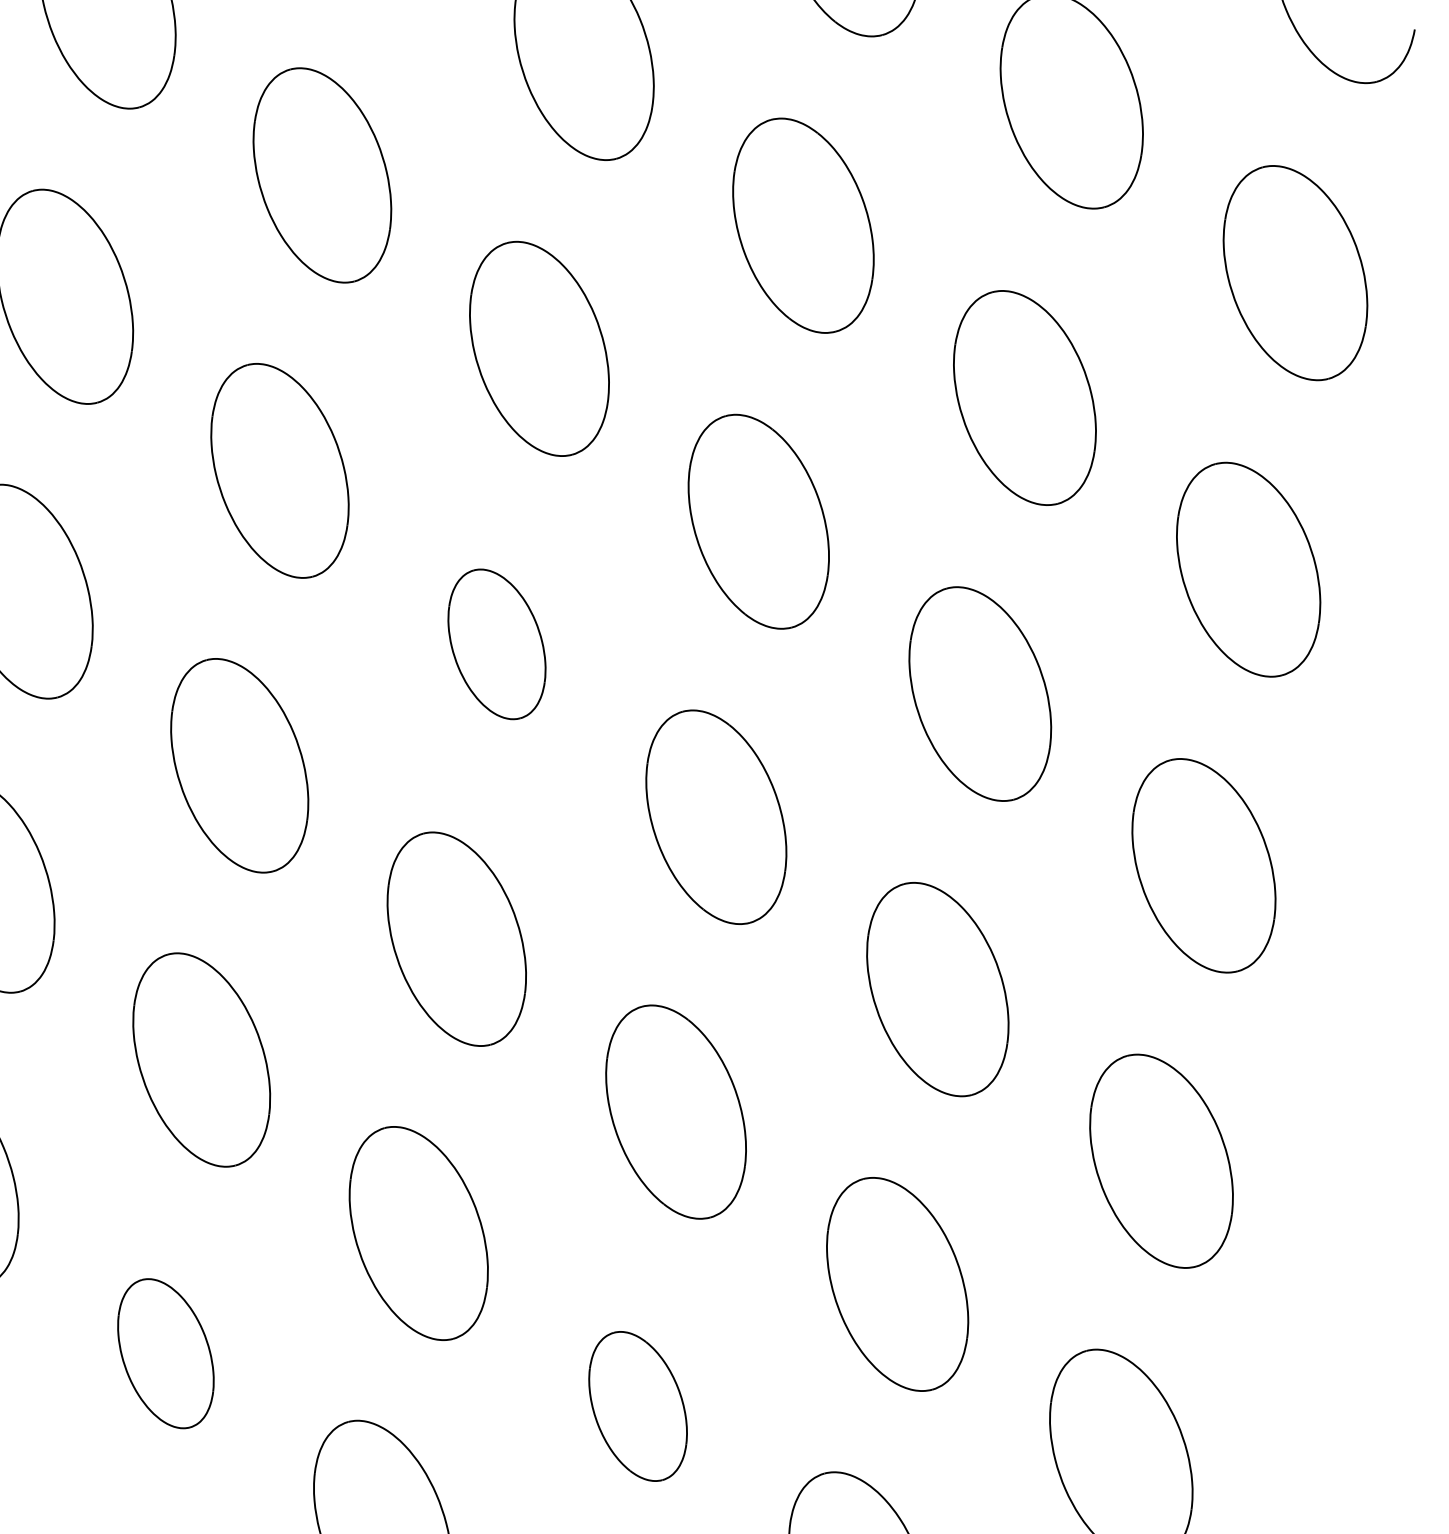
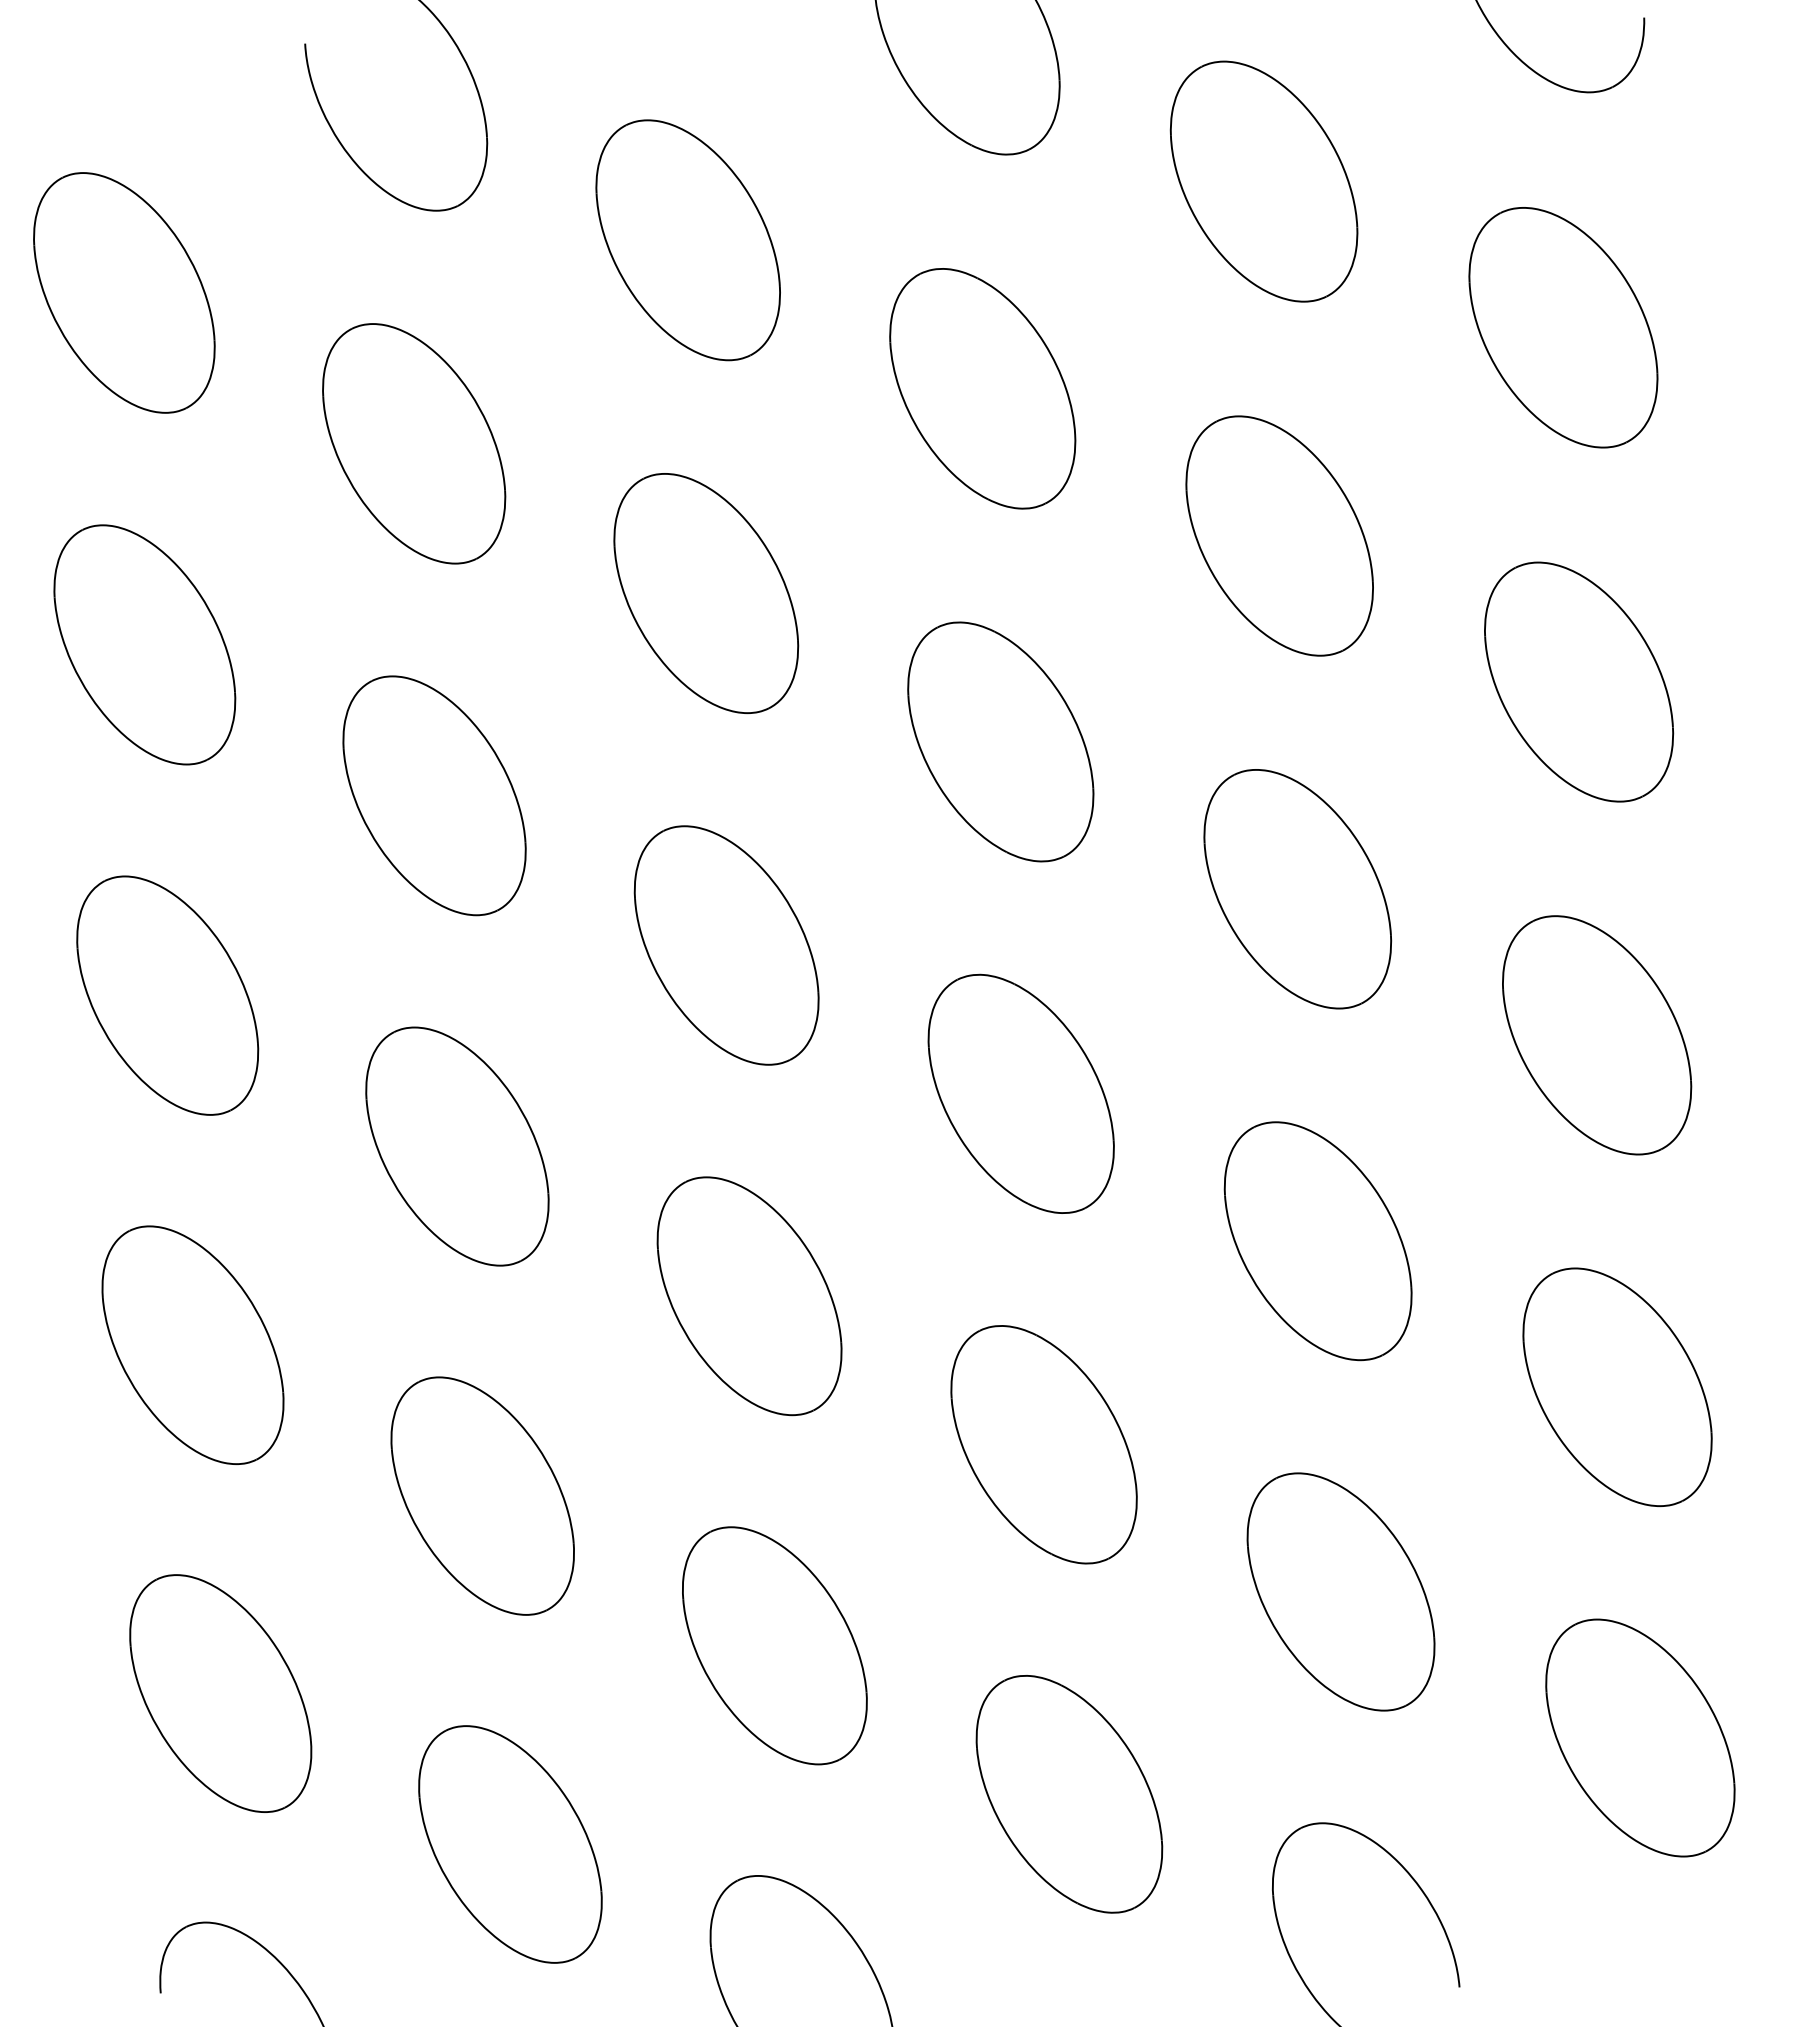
part: (496, 644) -> (726, 945), size x1.43
part: (165, 1353) -> (510, 1844), size x1.43
part: (638, 1406) -> (1069, 1794), size x1.43

